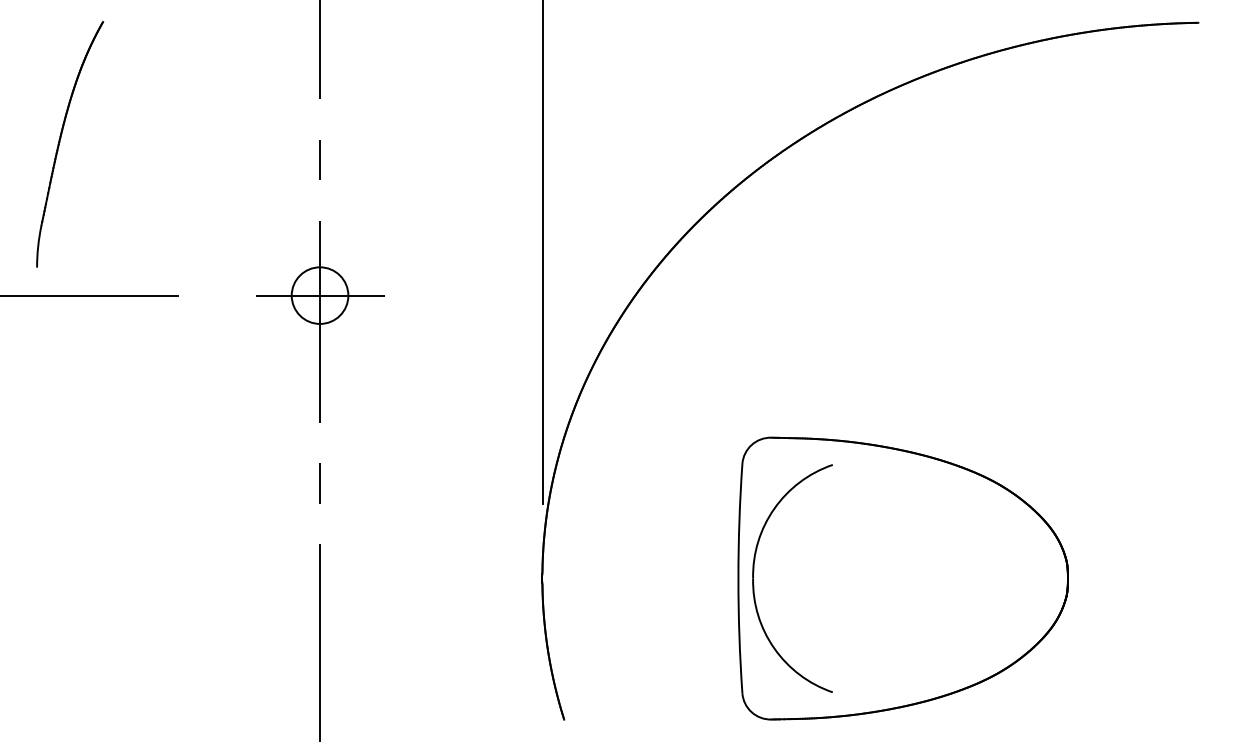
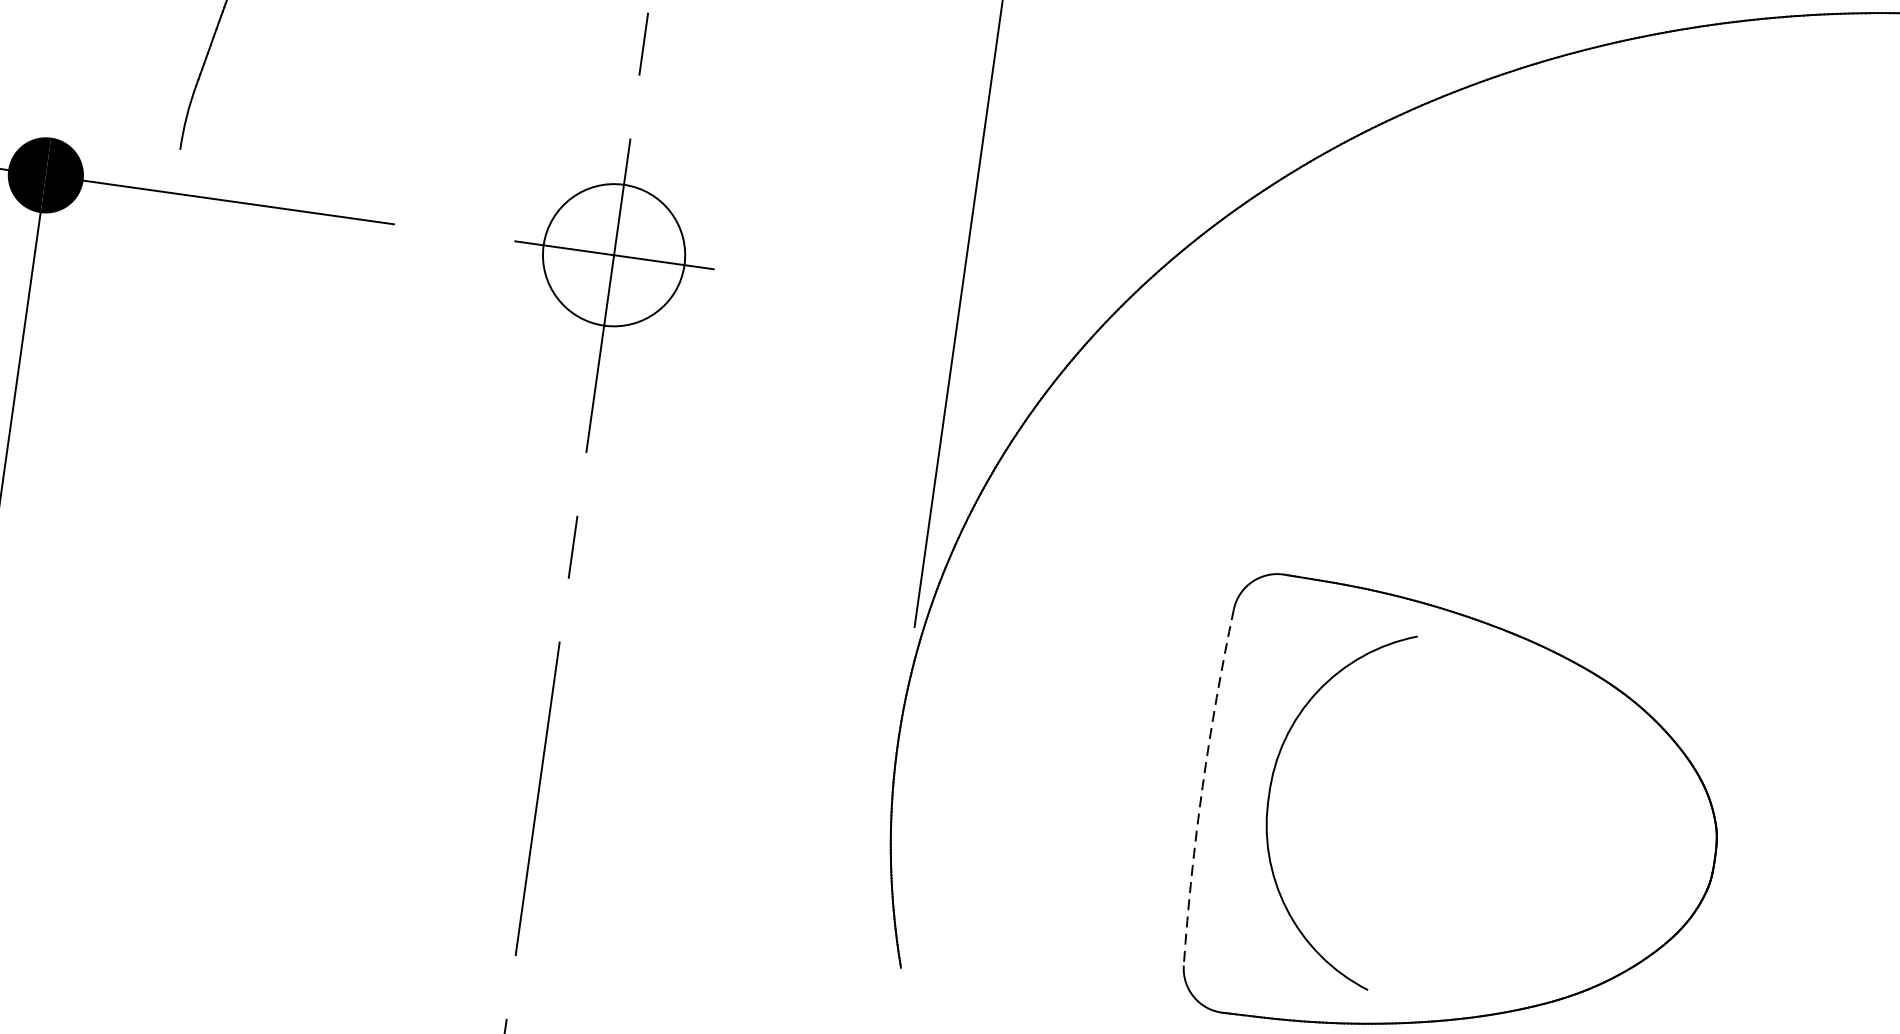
circle: (319, 295) -> (613, 254), size x1.6
part: (754, 572) -> (1272, 786), moved
arc: (738, 578) -> (1202, 786), solid -> dashed

